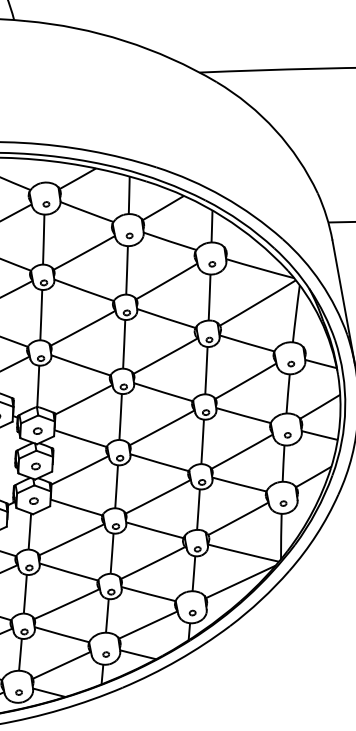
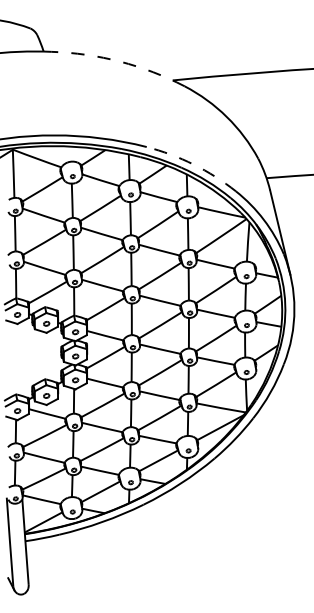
arc: (125, 40) -> (120, 61), solid -> dashed
arc: (223, 196) -> (193, 164), solid -> dashed

